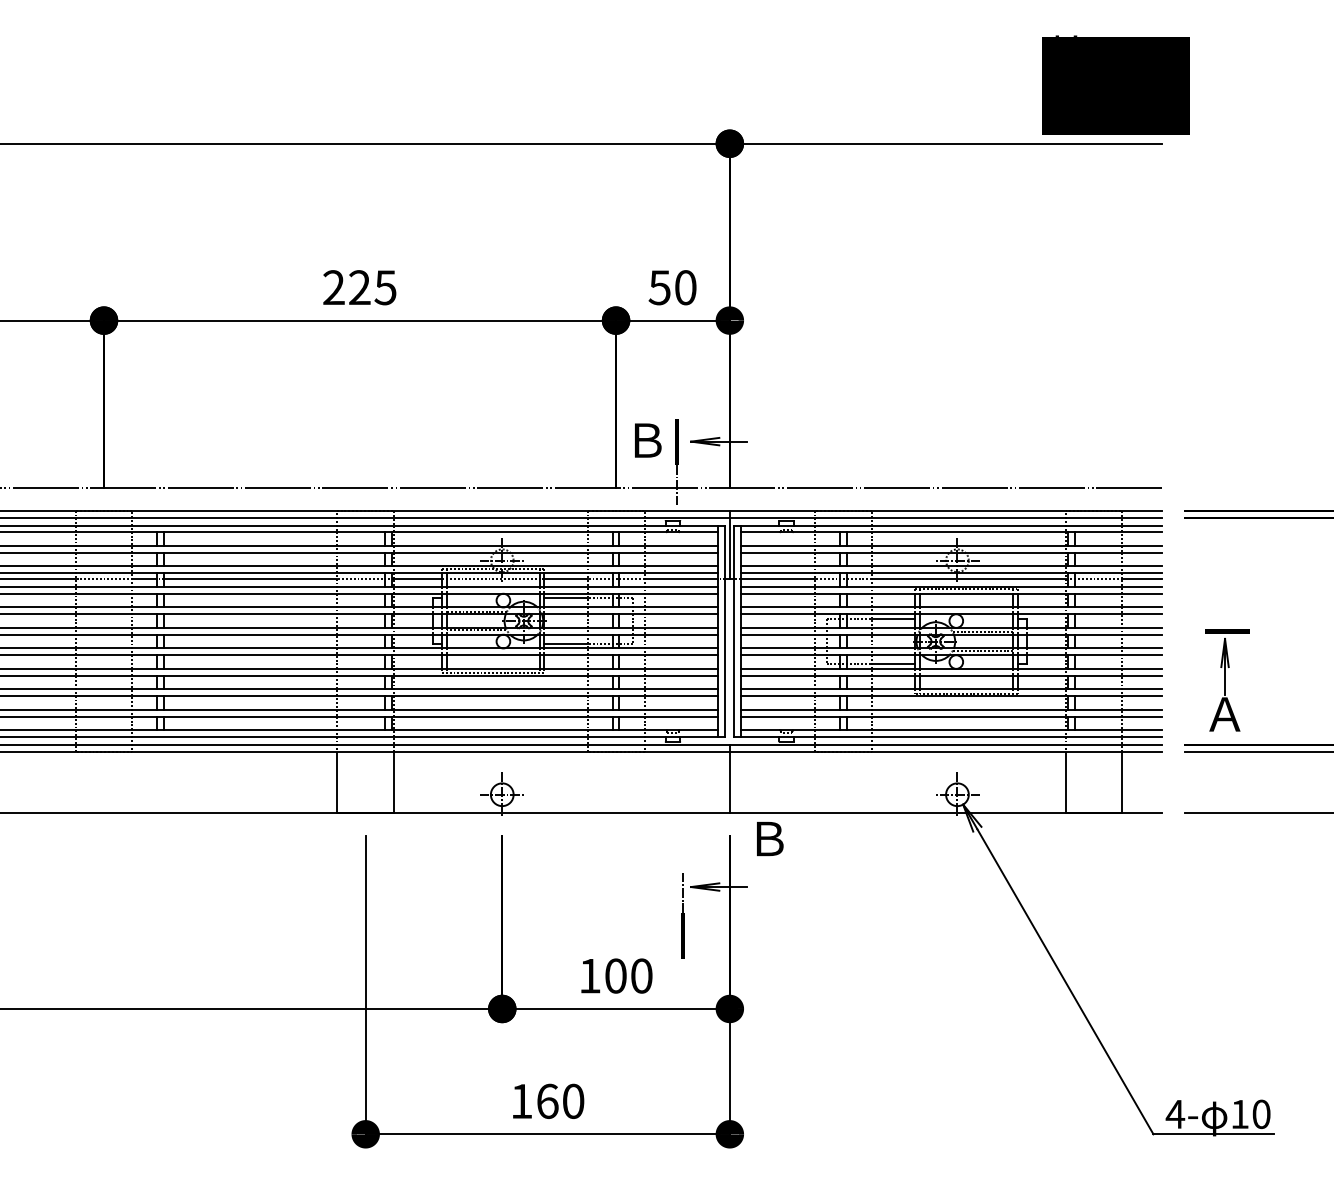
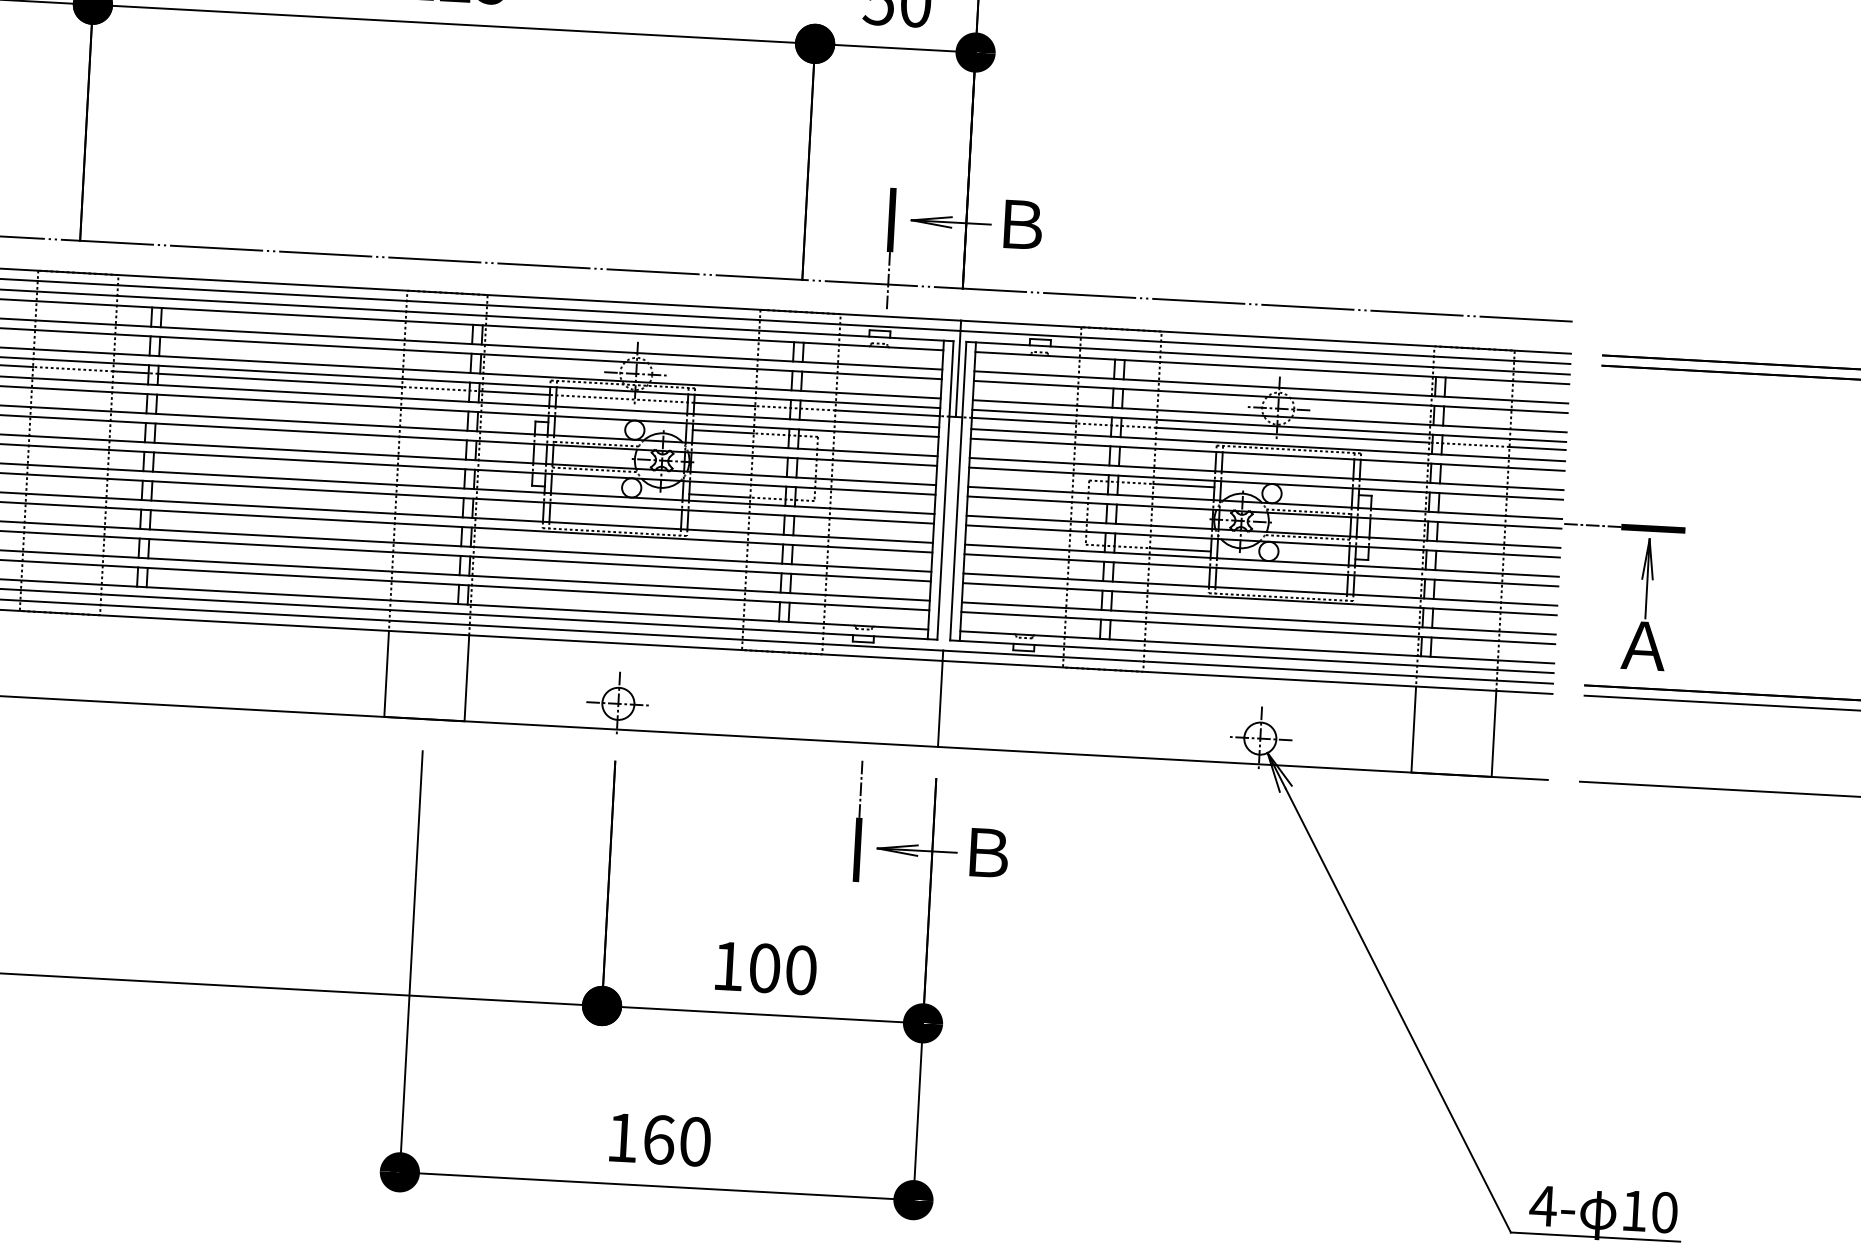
text: (648, 440) -> (1023, 224), moved
line: (1183, 631) -> (1591, 525), added
text: (770, 839) -> (989, 853), moved
line: (682, 915) -> (858, 821), moved

